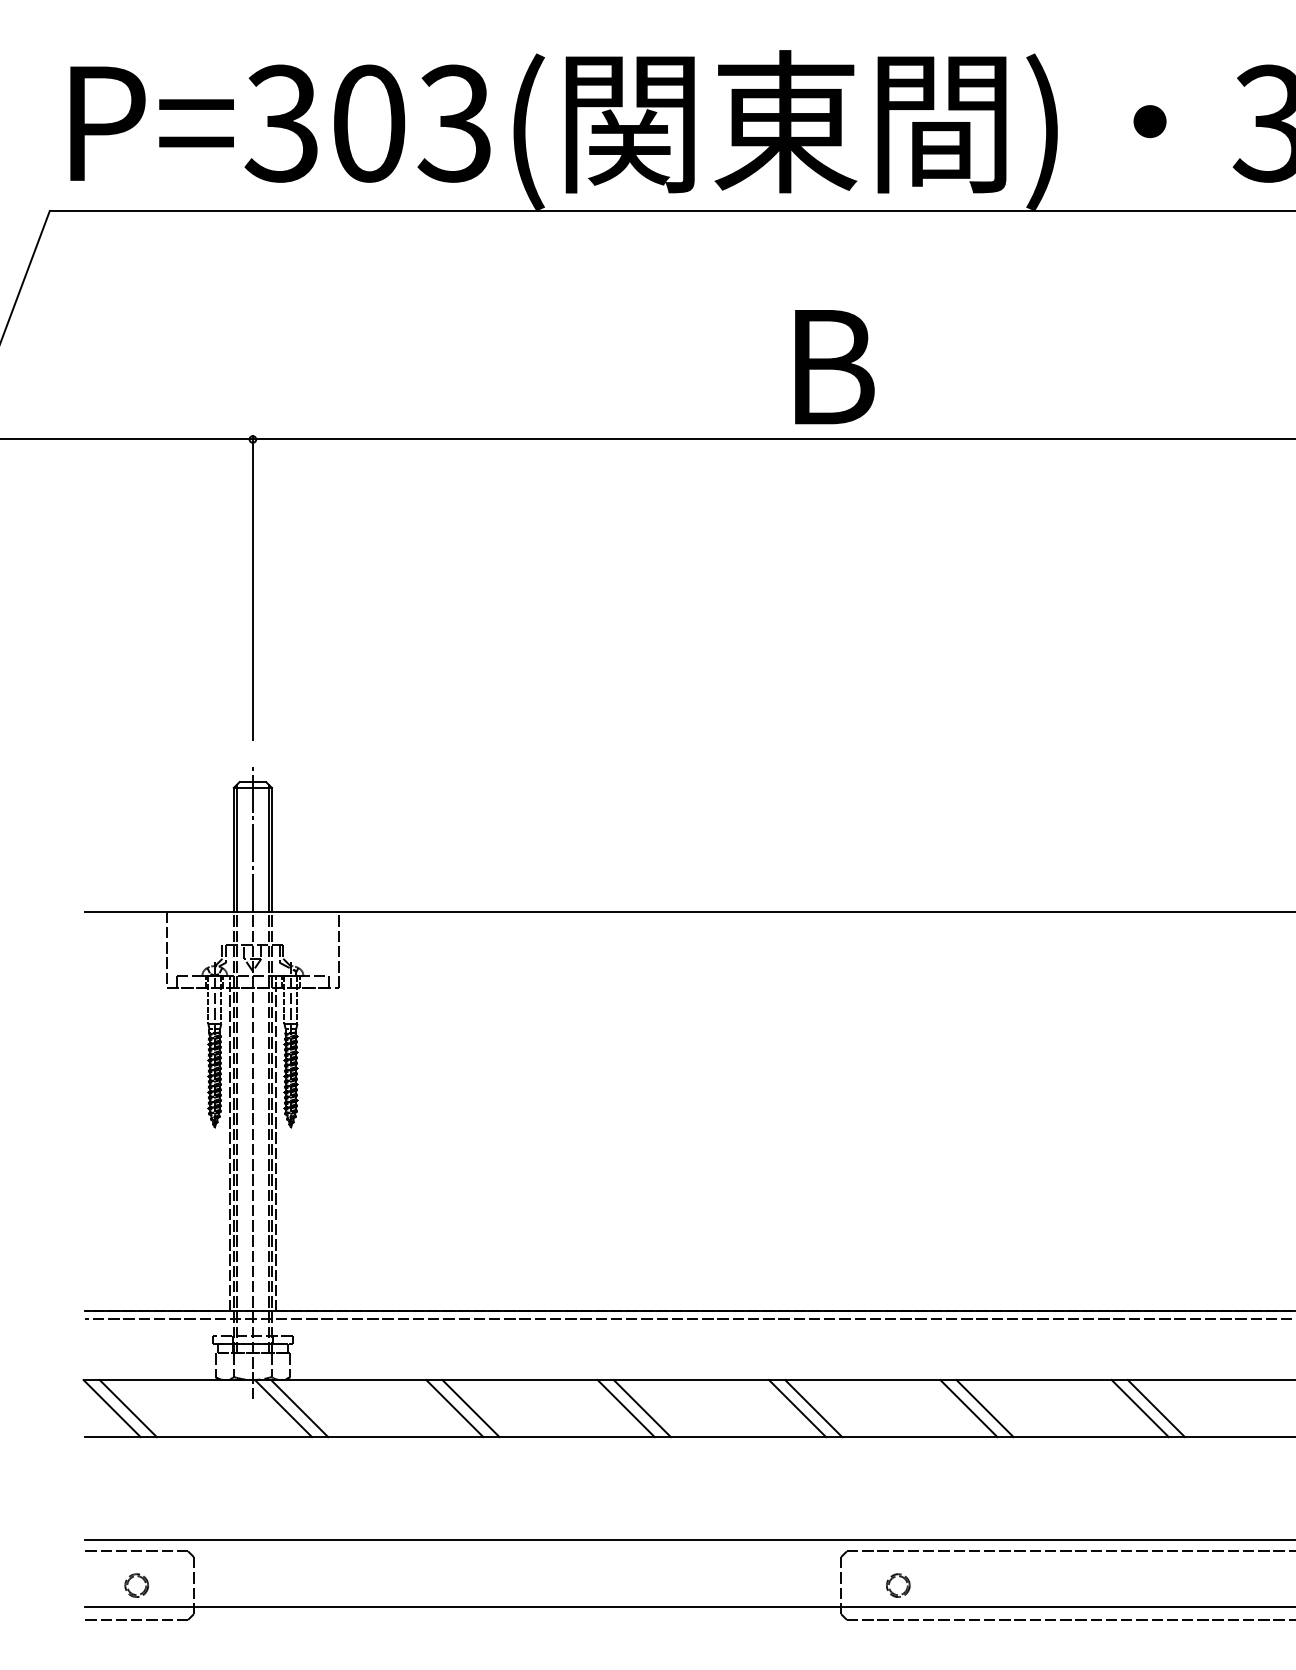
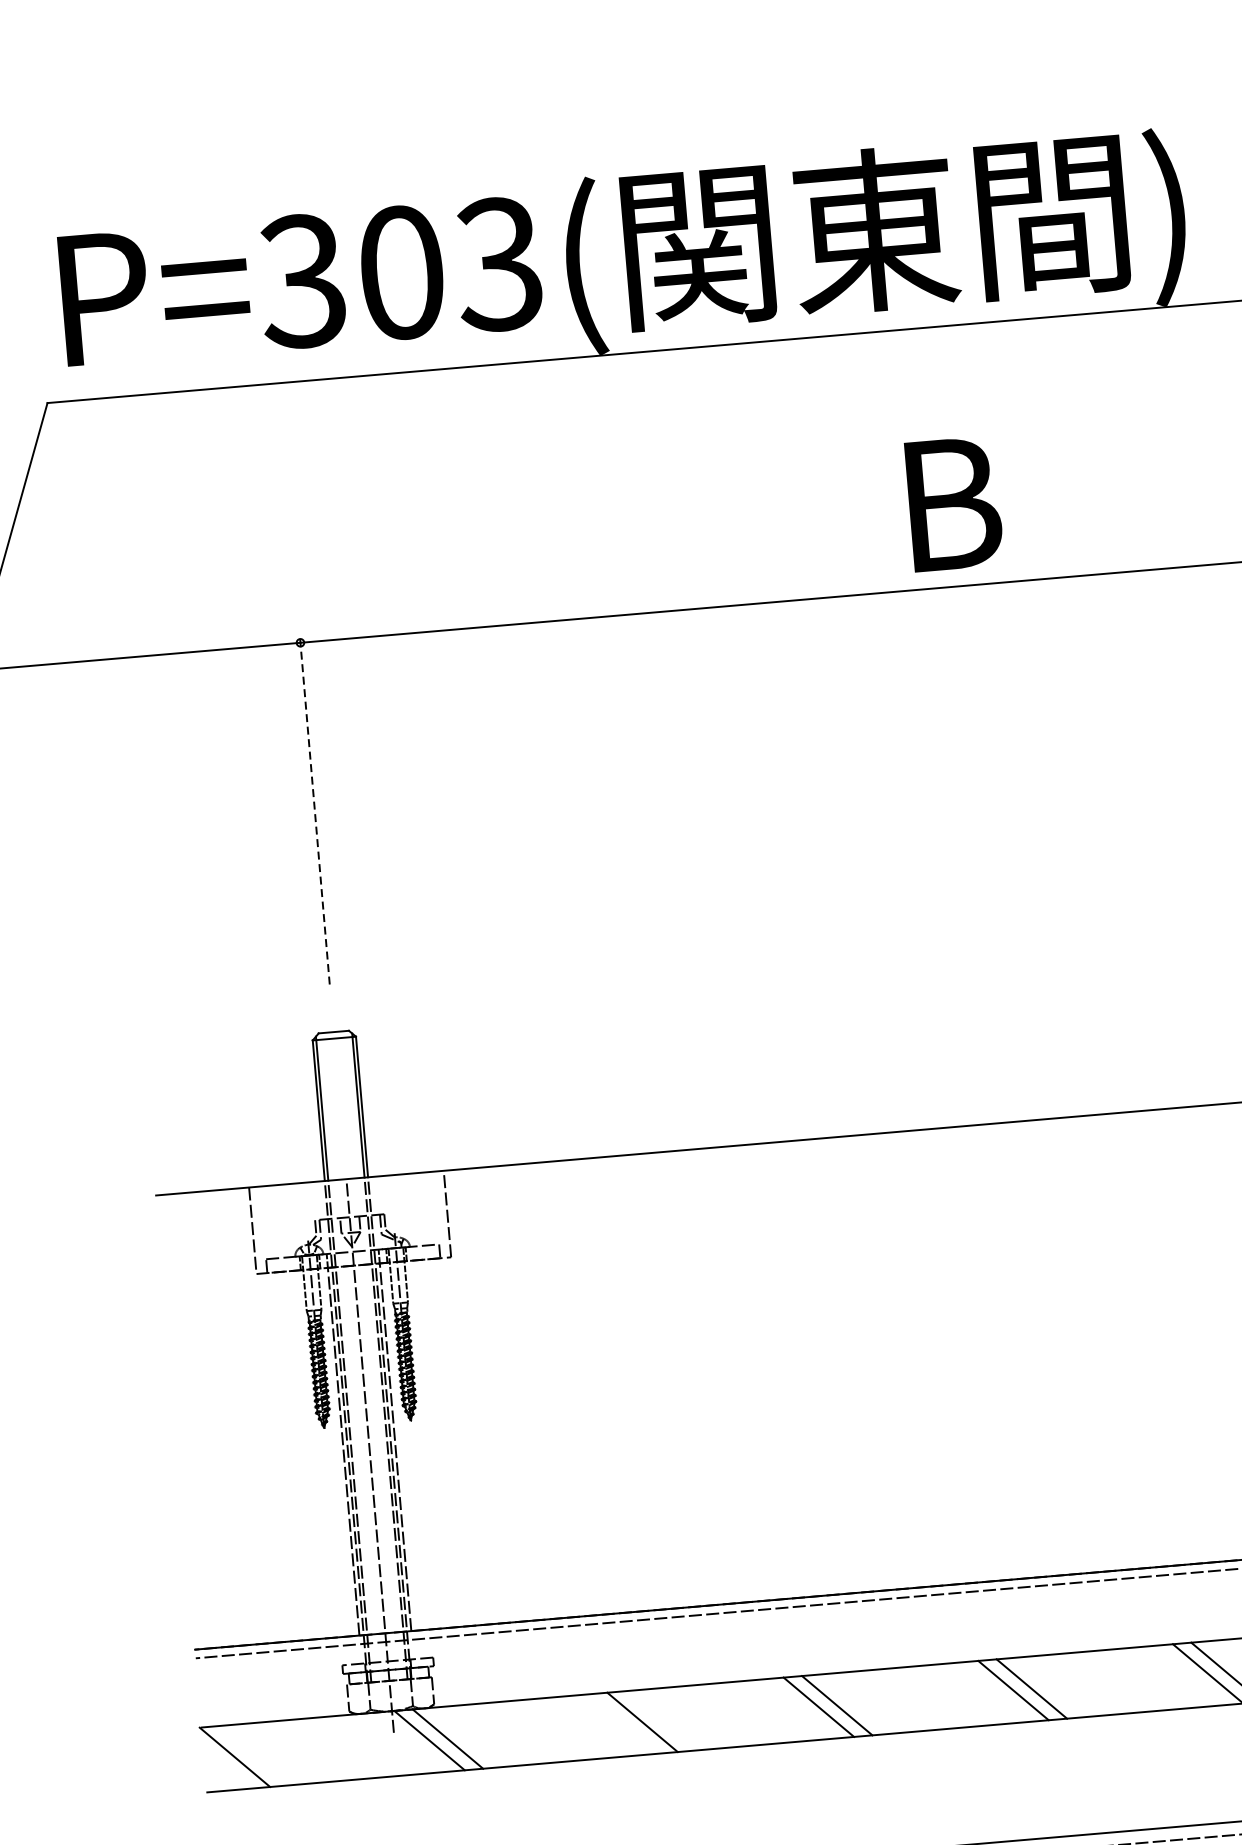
line: (252, 587) -> (314, 810), solid -> dashed
line: (252, 837) -> (338, 1094), removed
line: (127, 1408) -> (252, 1755), removed
line: (454, 1408) -> (623, 1723), removed

